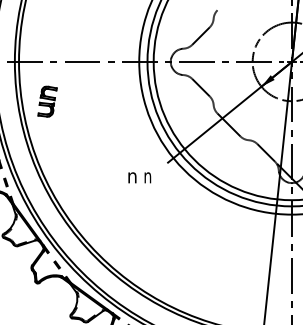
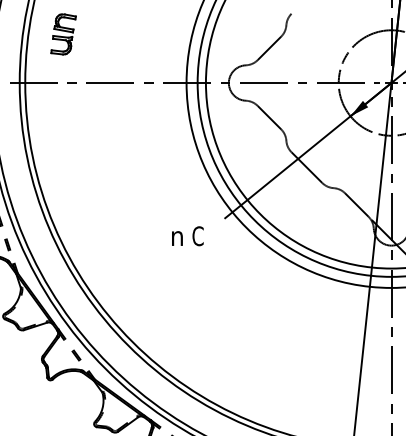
part: (47, 101) -> (63, 34), moved
text: (147, 175) -> (197, 235), n -> C

